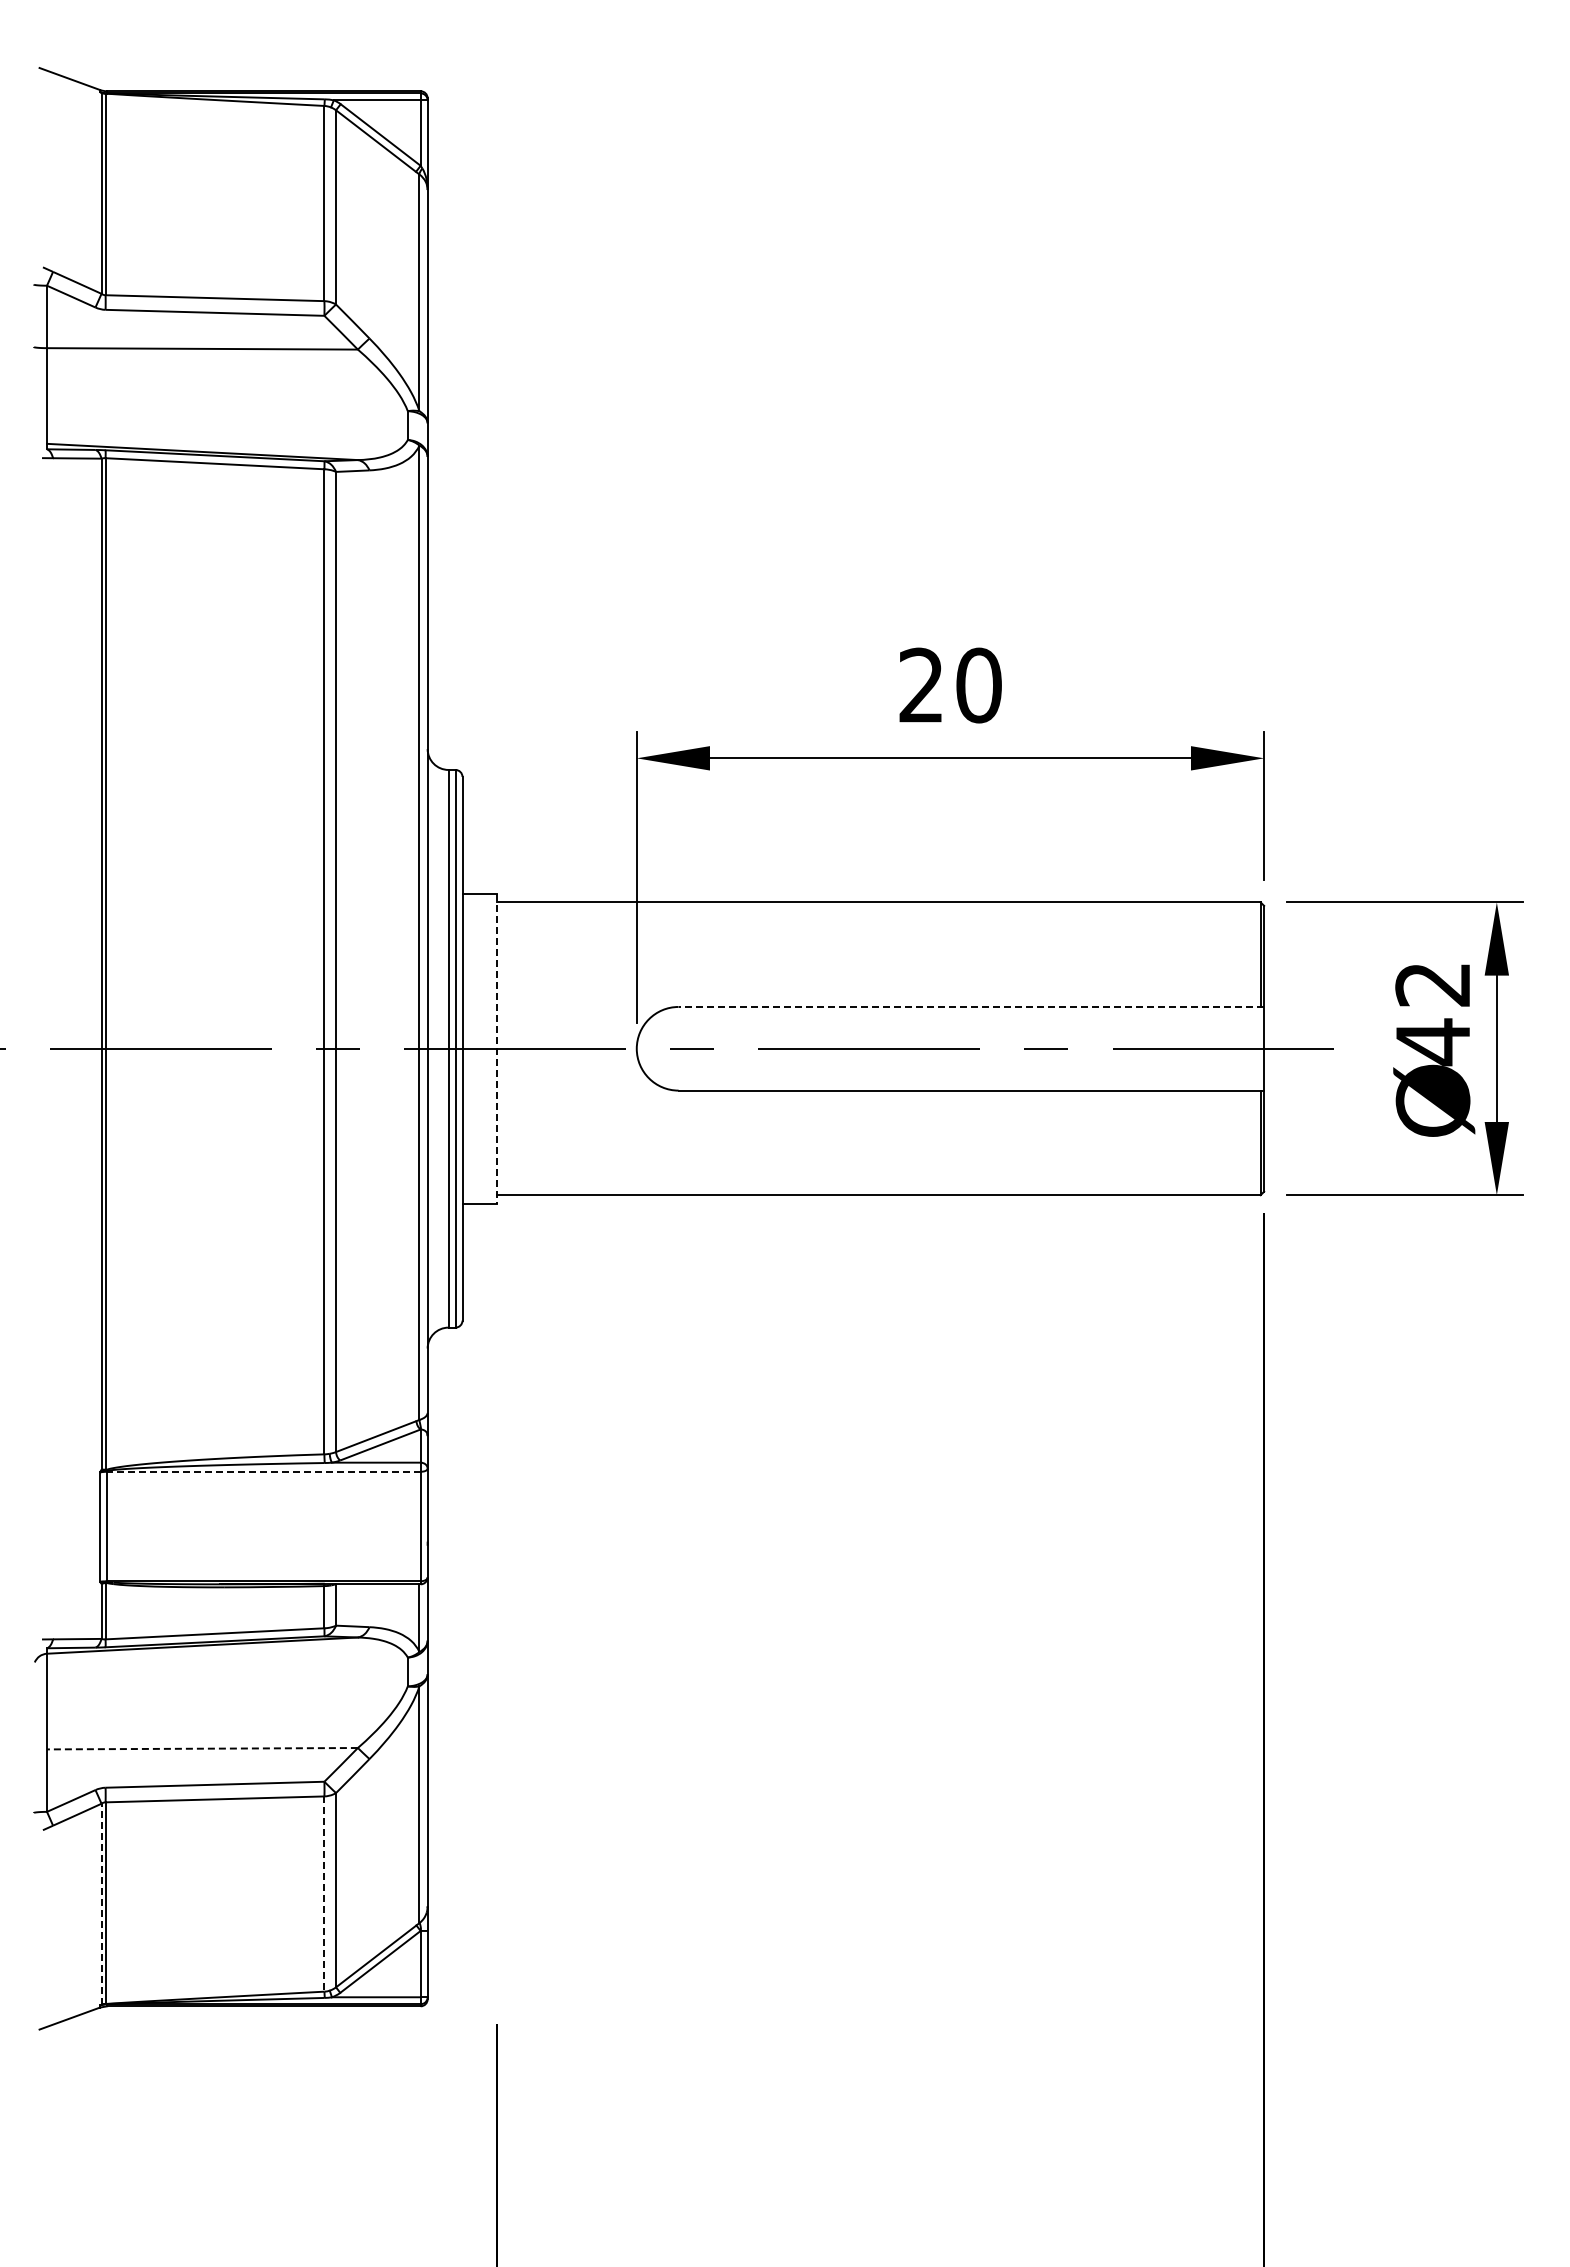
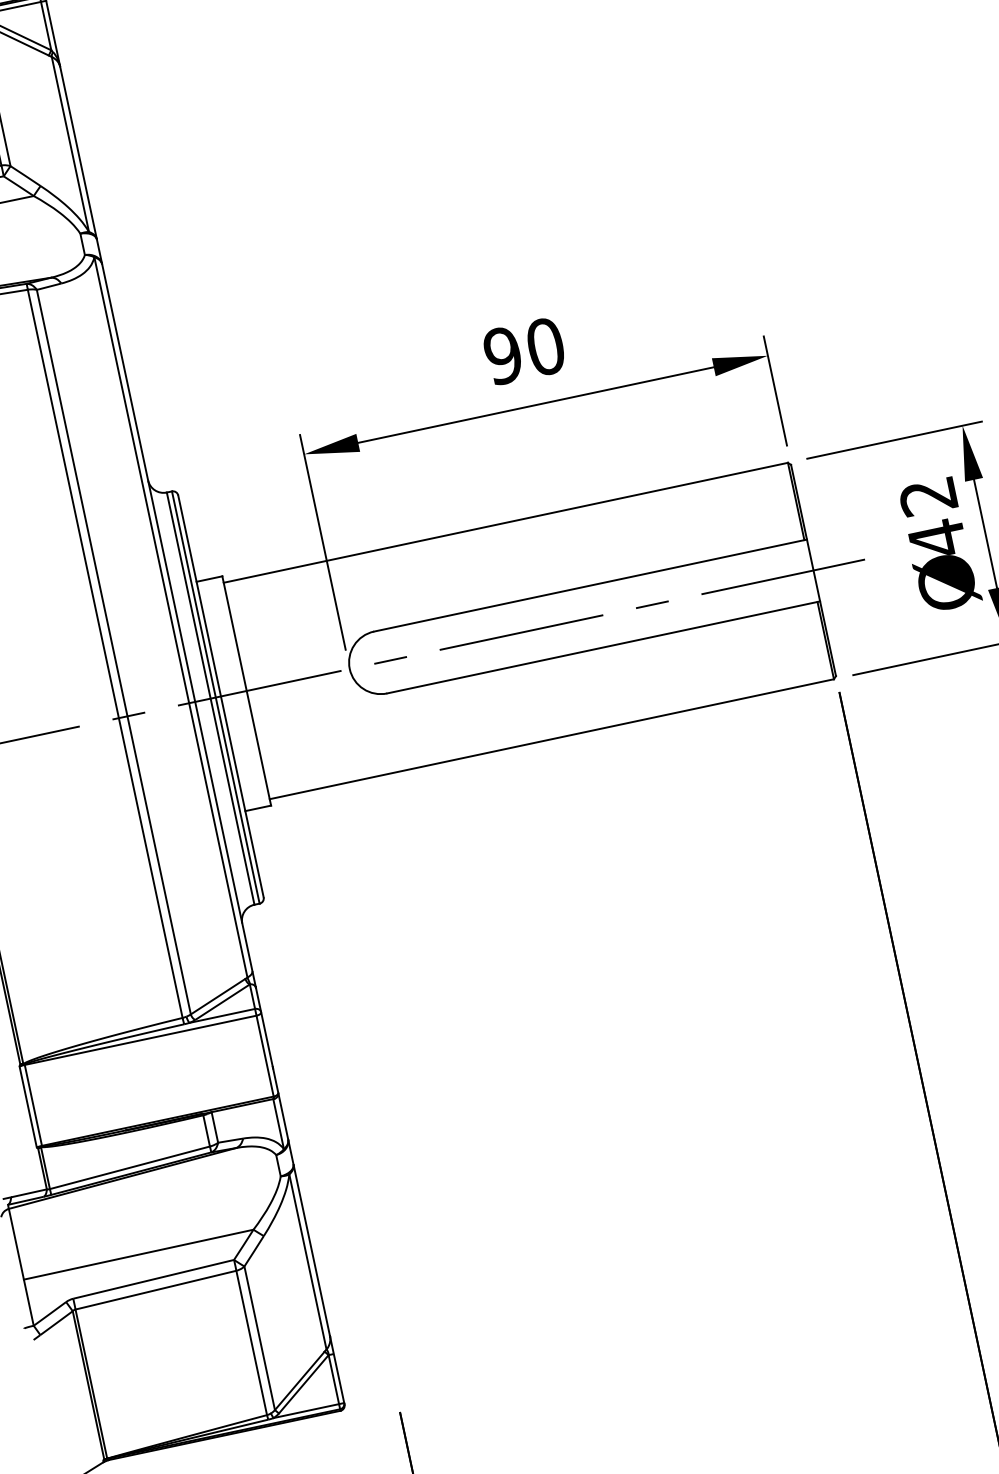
text: (921, 685) -> (503, 355), 20 -> 90
line: (971, 1006) -> (590, 585), dashed -> solid
line: (497, 1049) -> (246, 691), dashed -> solid
line: (263, 1471) -> (140, 1040), dashed -> solid
line: (201, 1748) -> (137, 1254), dashed -> solid
line: (324, 1894) -> (251, 1343), dashed -> solid
line: (101, 1904) -> (88, 1385), dashed -> solid

